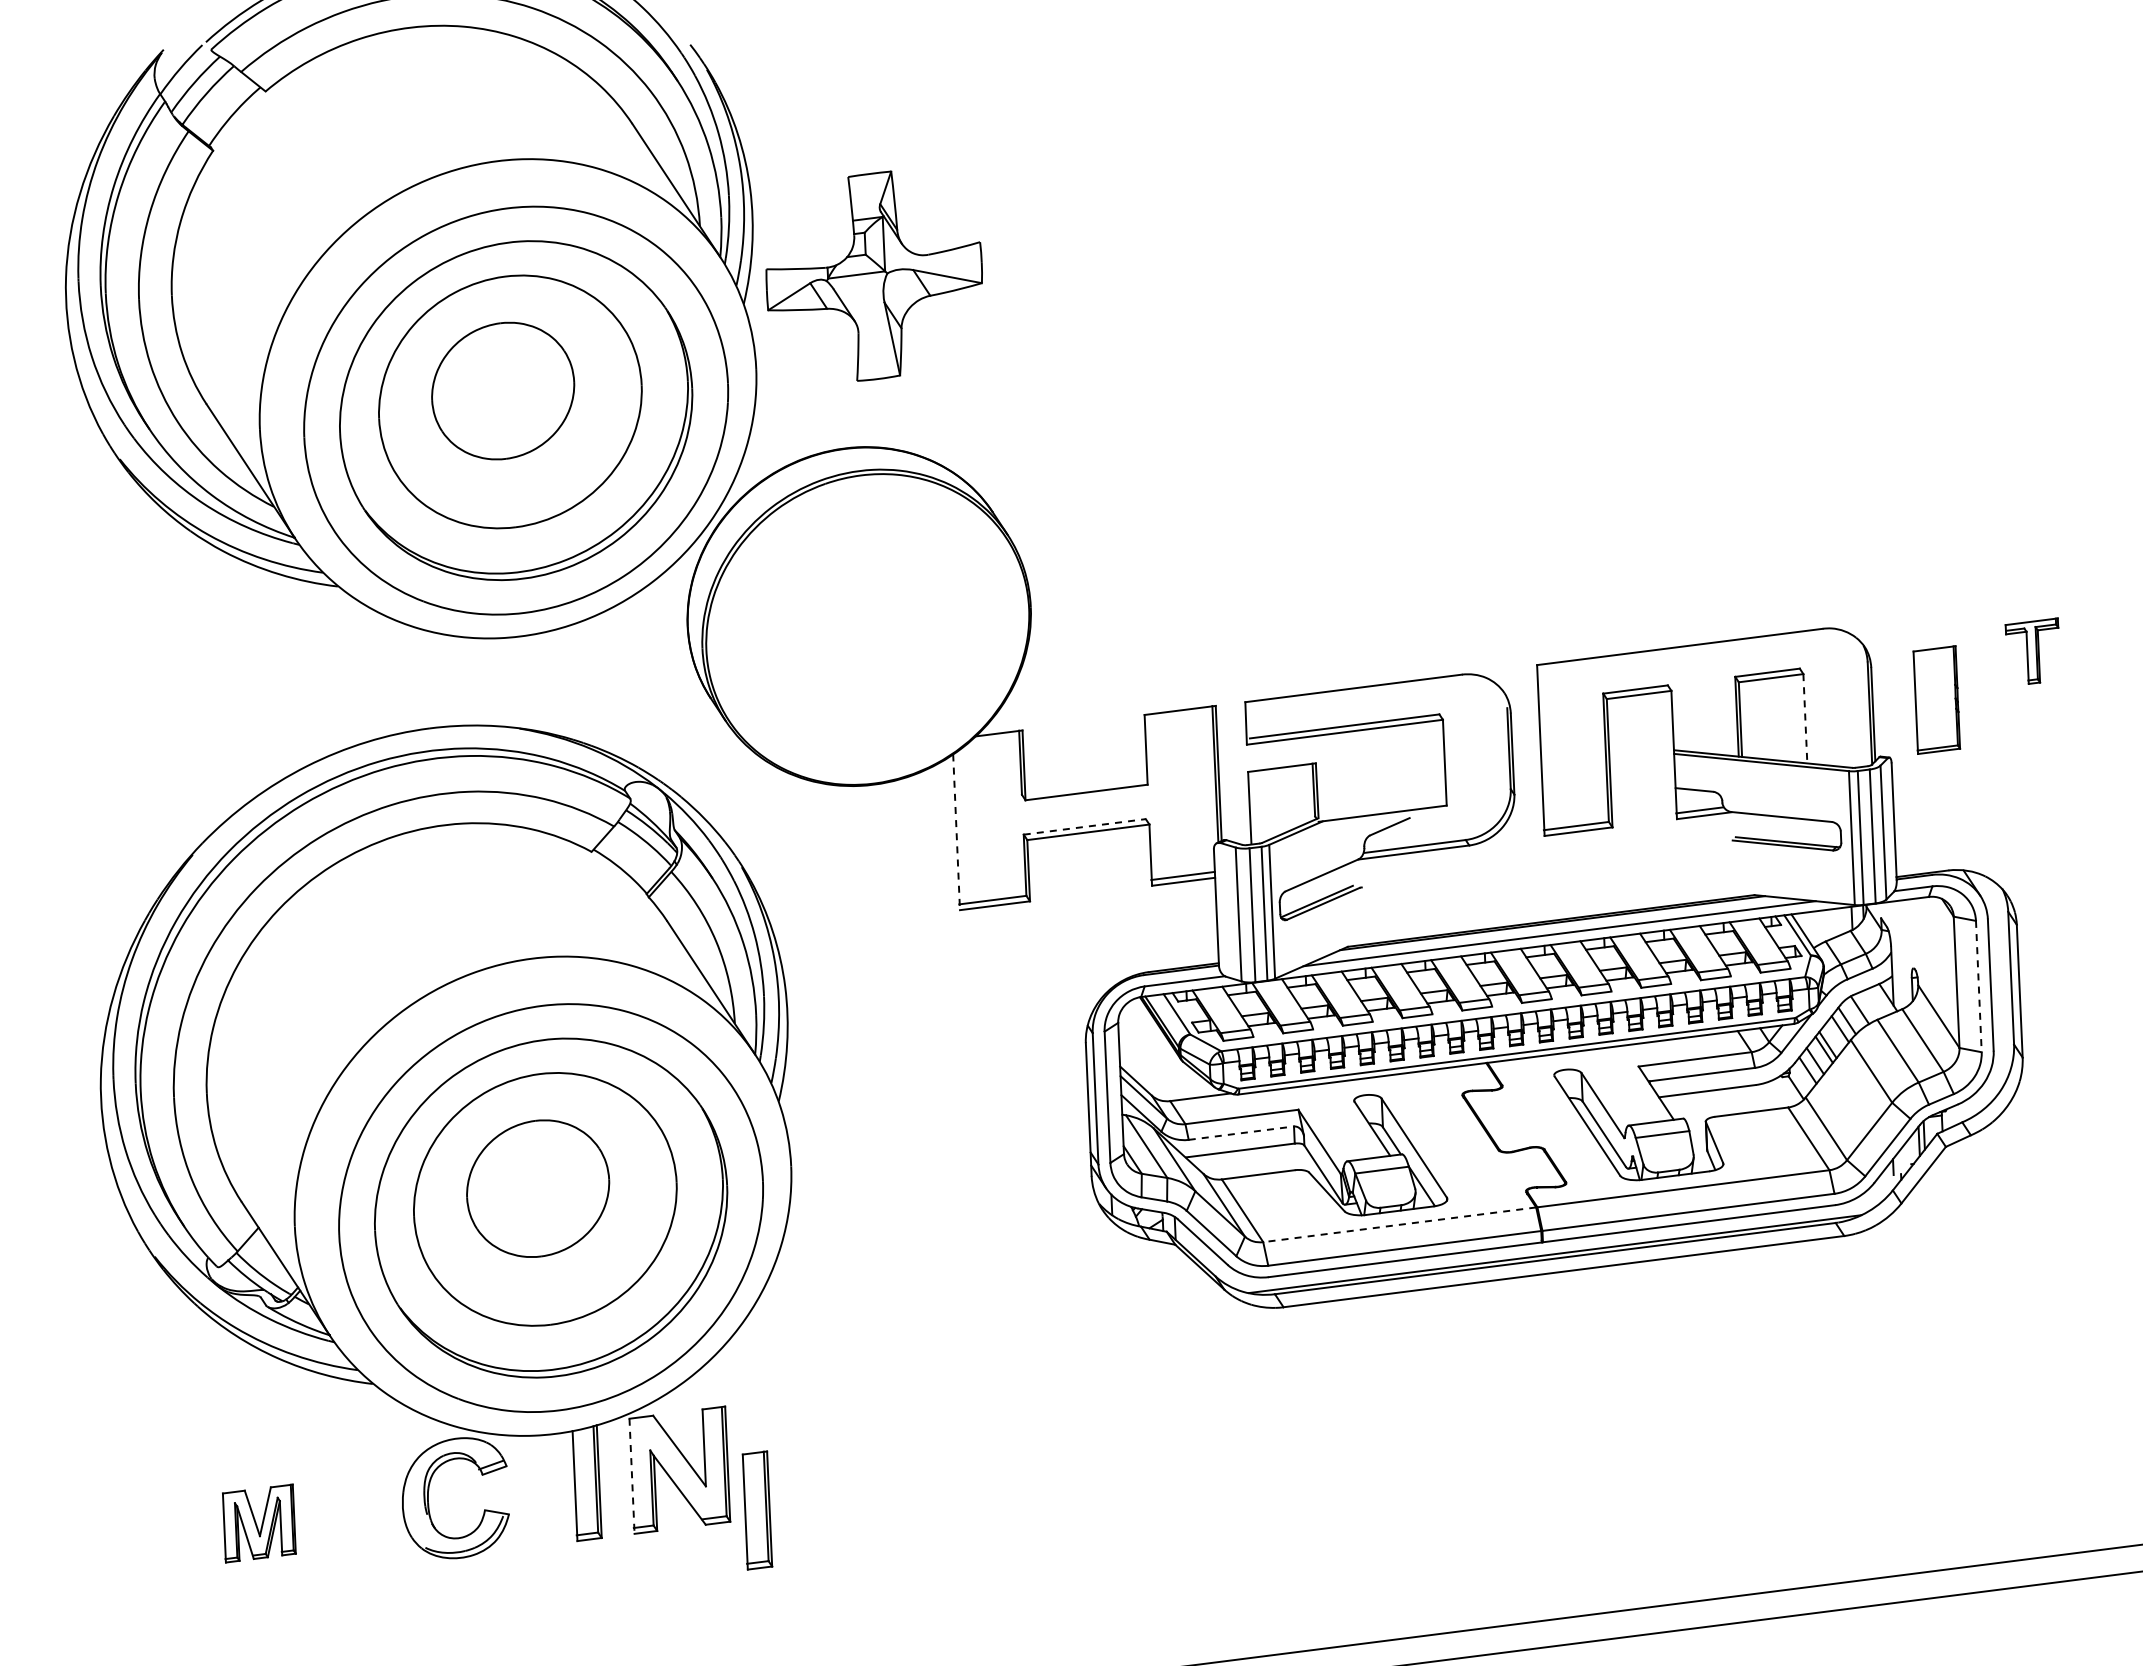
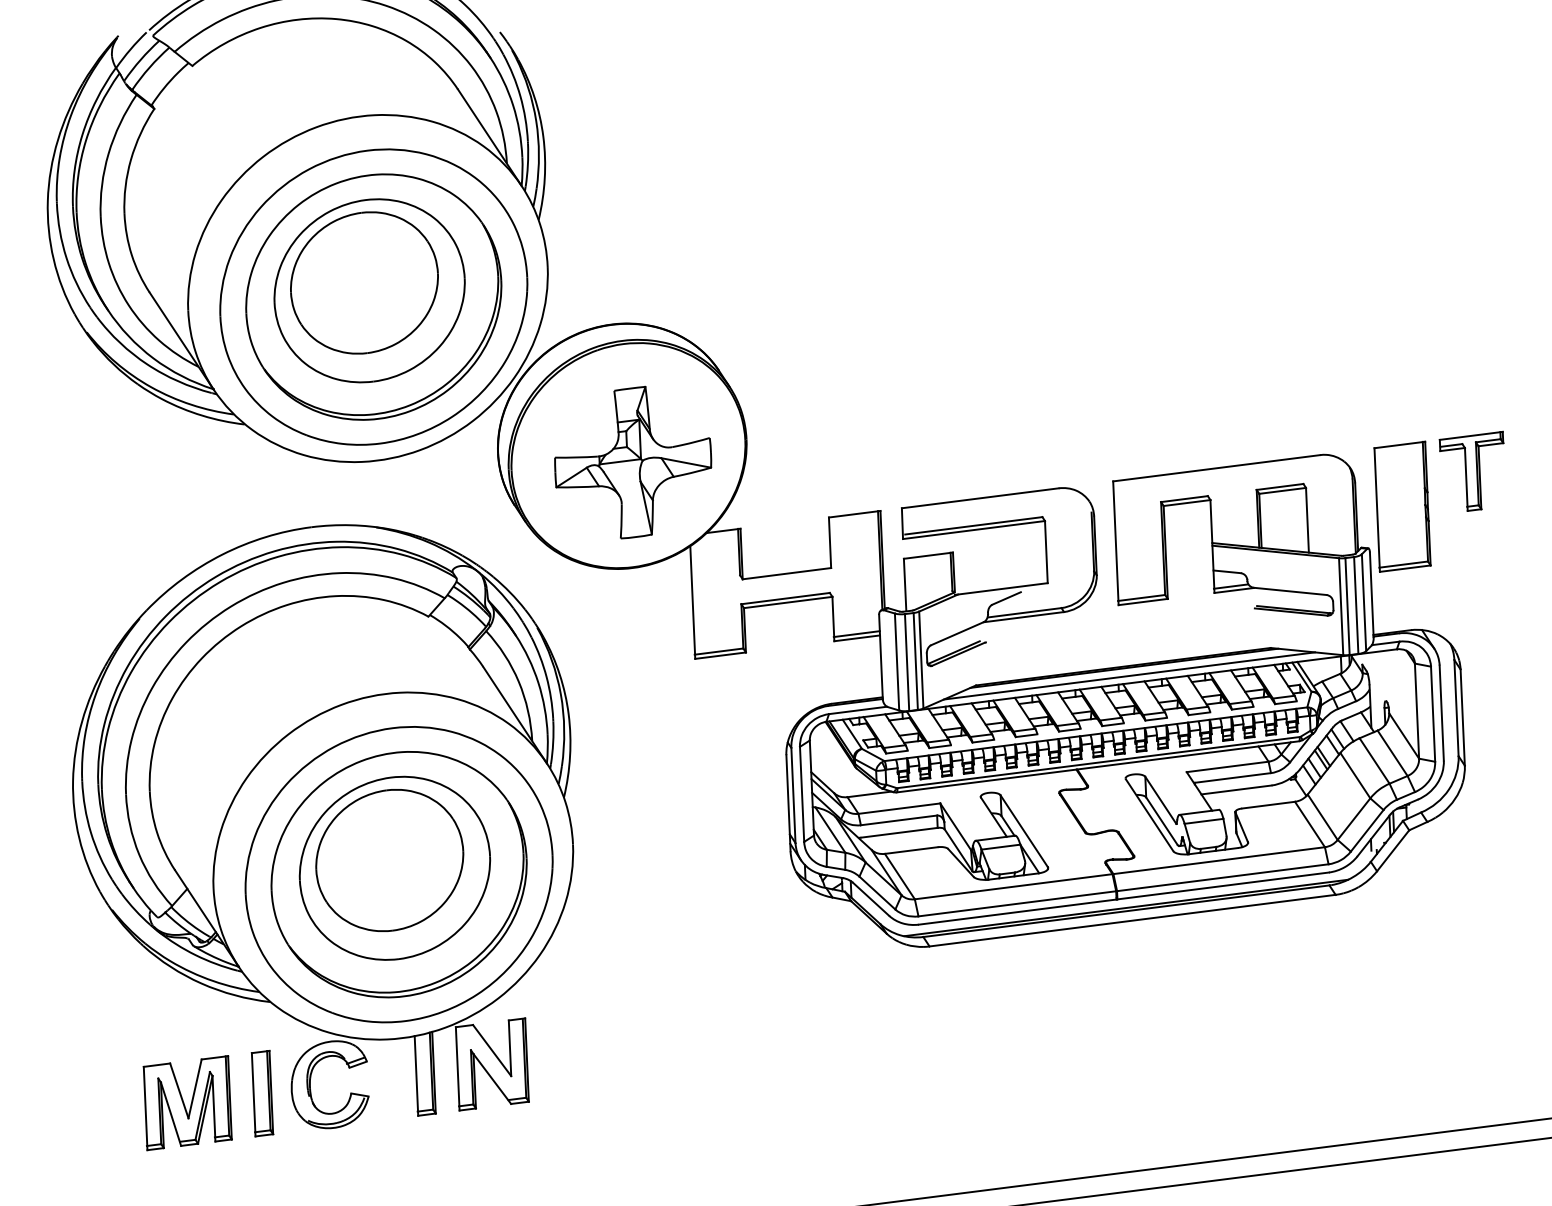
part: (873, 275) -> (632, 462), moved
part: (502, 390) -> (363, 282), size x1.43
part: (2031, 650) -> (1471, 470), size x1.67
part: (1936, 699) -> (1402, 506), size x1.67
line: (1805, 718) -> (1307, 520), dashed -> solid
line: (1084, 826) -> (785, 598), dashed -> solid
line: (956, 832) -> (692, 602), dashed -> solid
line: (1978, 986) -> (1432, 714), dashed -> solid
line: (1241, 1133) -> (899, 820), dashed -> solid
part: (537, 1188) -> (389, 860), size x1.43
line: (1399, 1224) -> (1013, 886), dashed -> solid
line: (632, 1476) -> (458, 1069), dashed -> solid
part: (757, 1510) -> (262, 1093), moved
part: (259, 1523) -> (187, 1103), size x1.67

